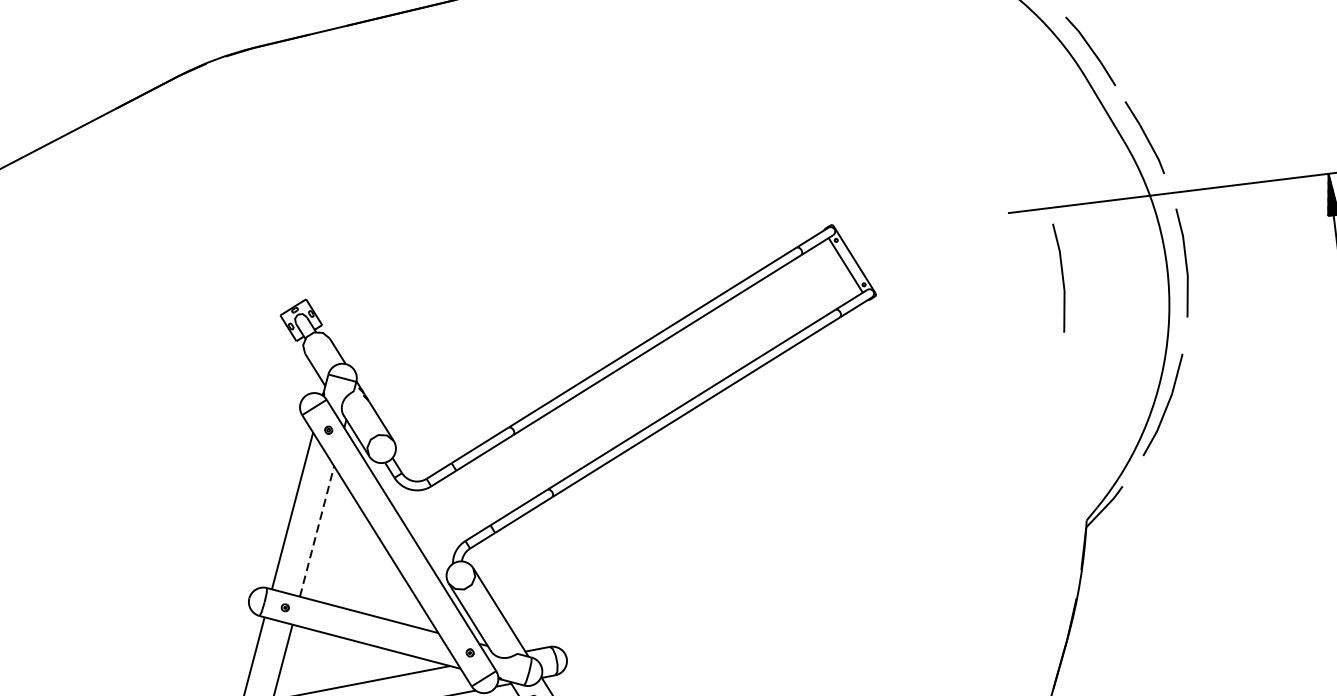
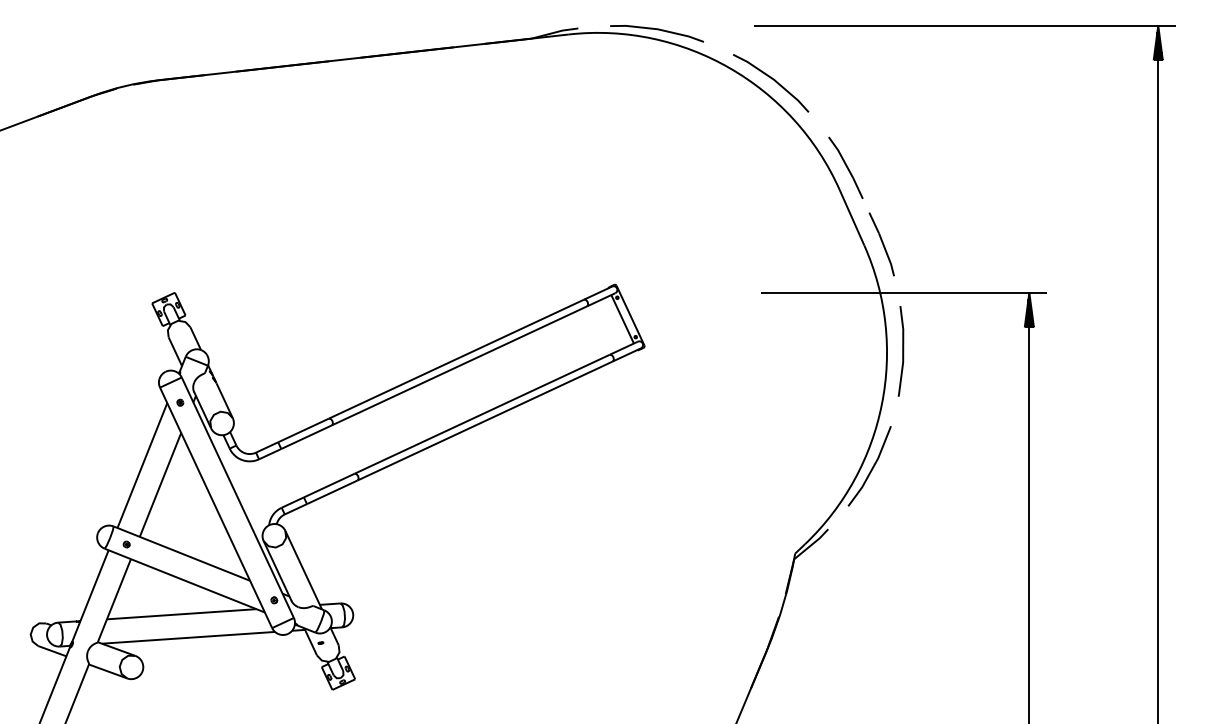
line: (1062, 277) -> (799, 351), removed
line: (316, 530) -> (160, 484), dashed -> solid

